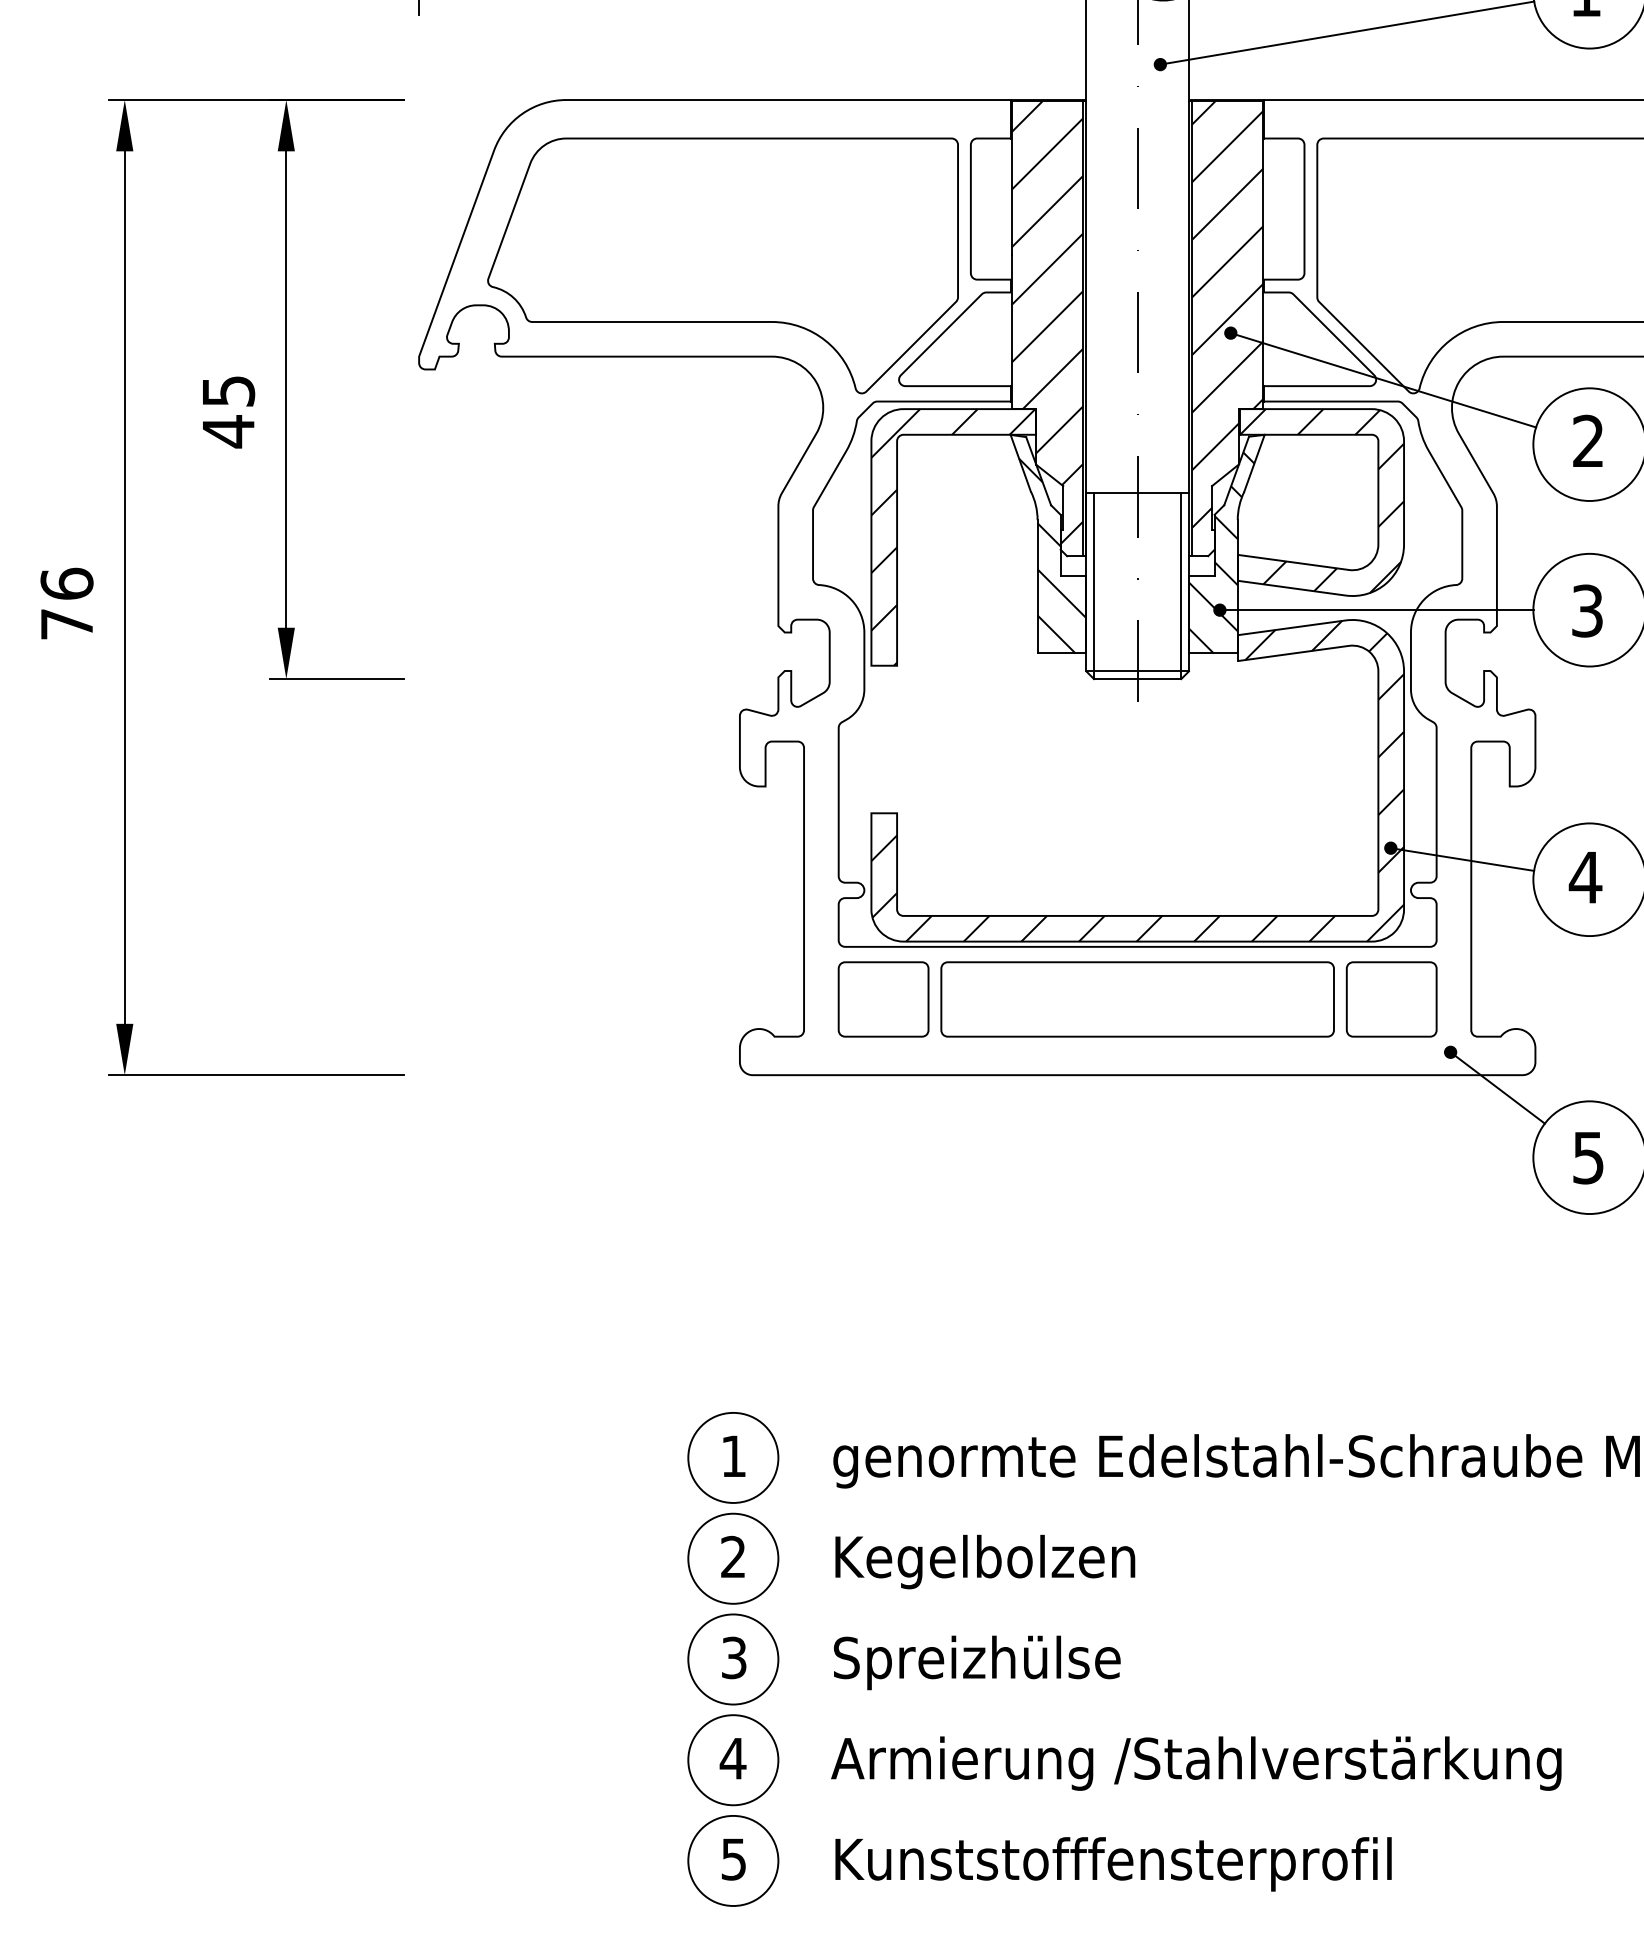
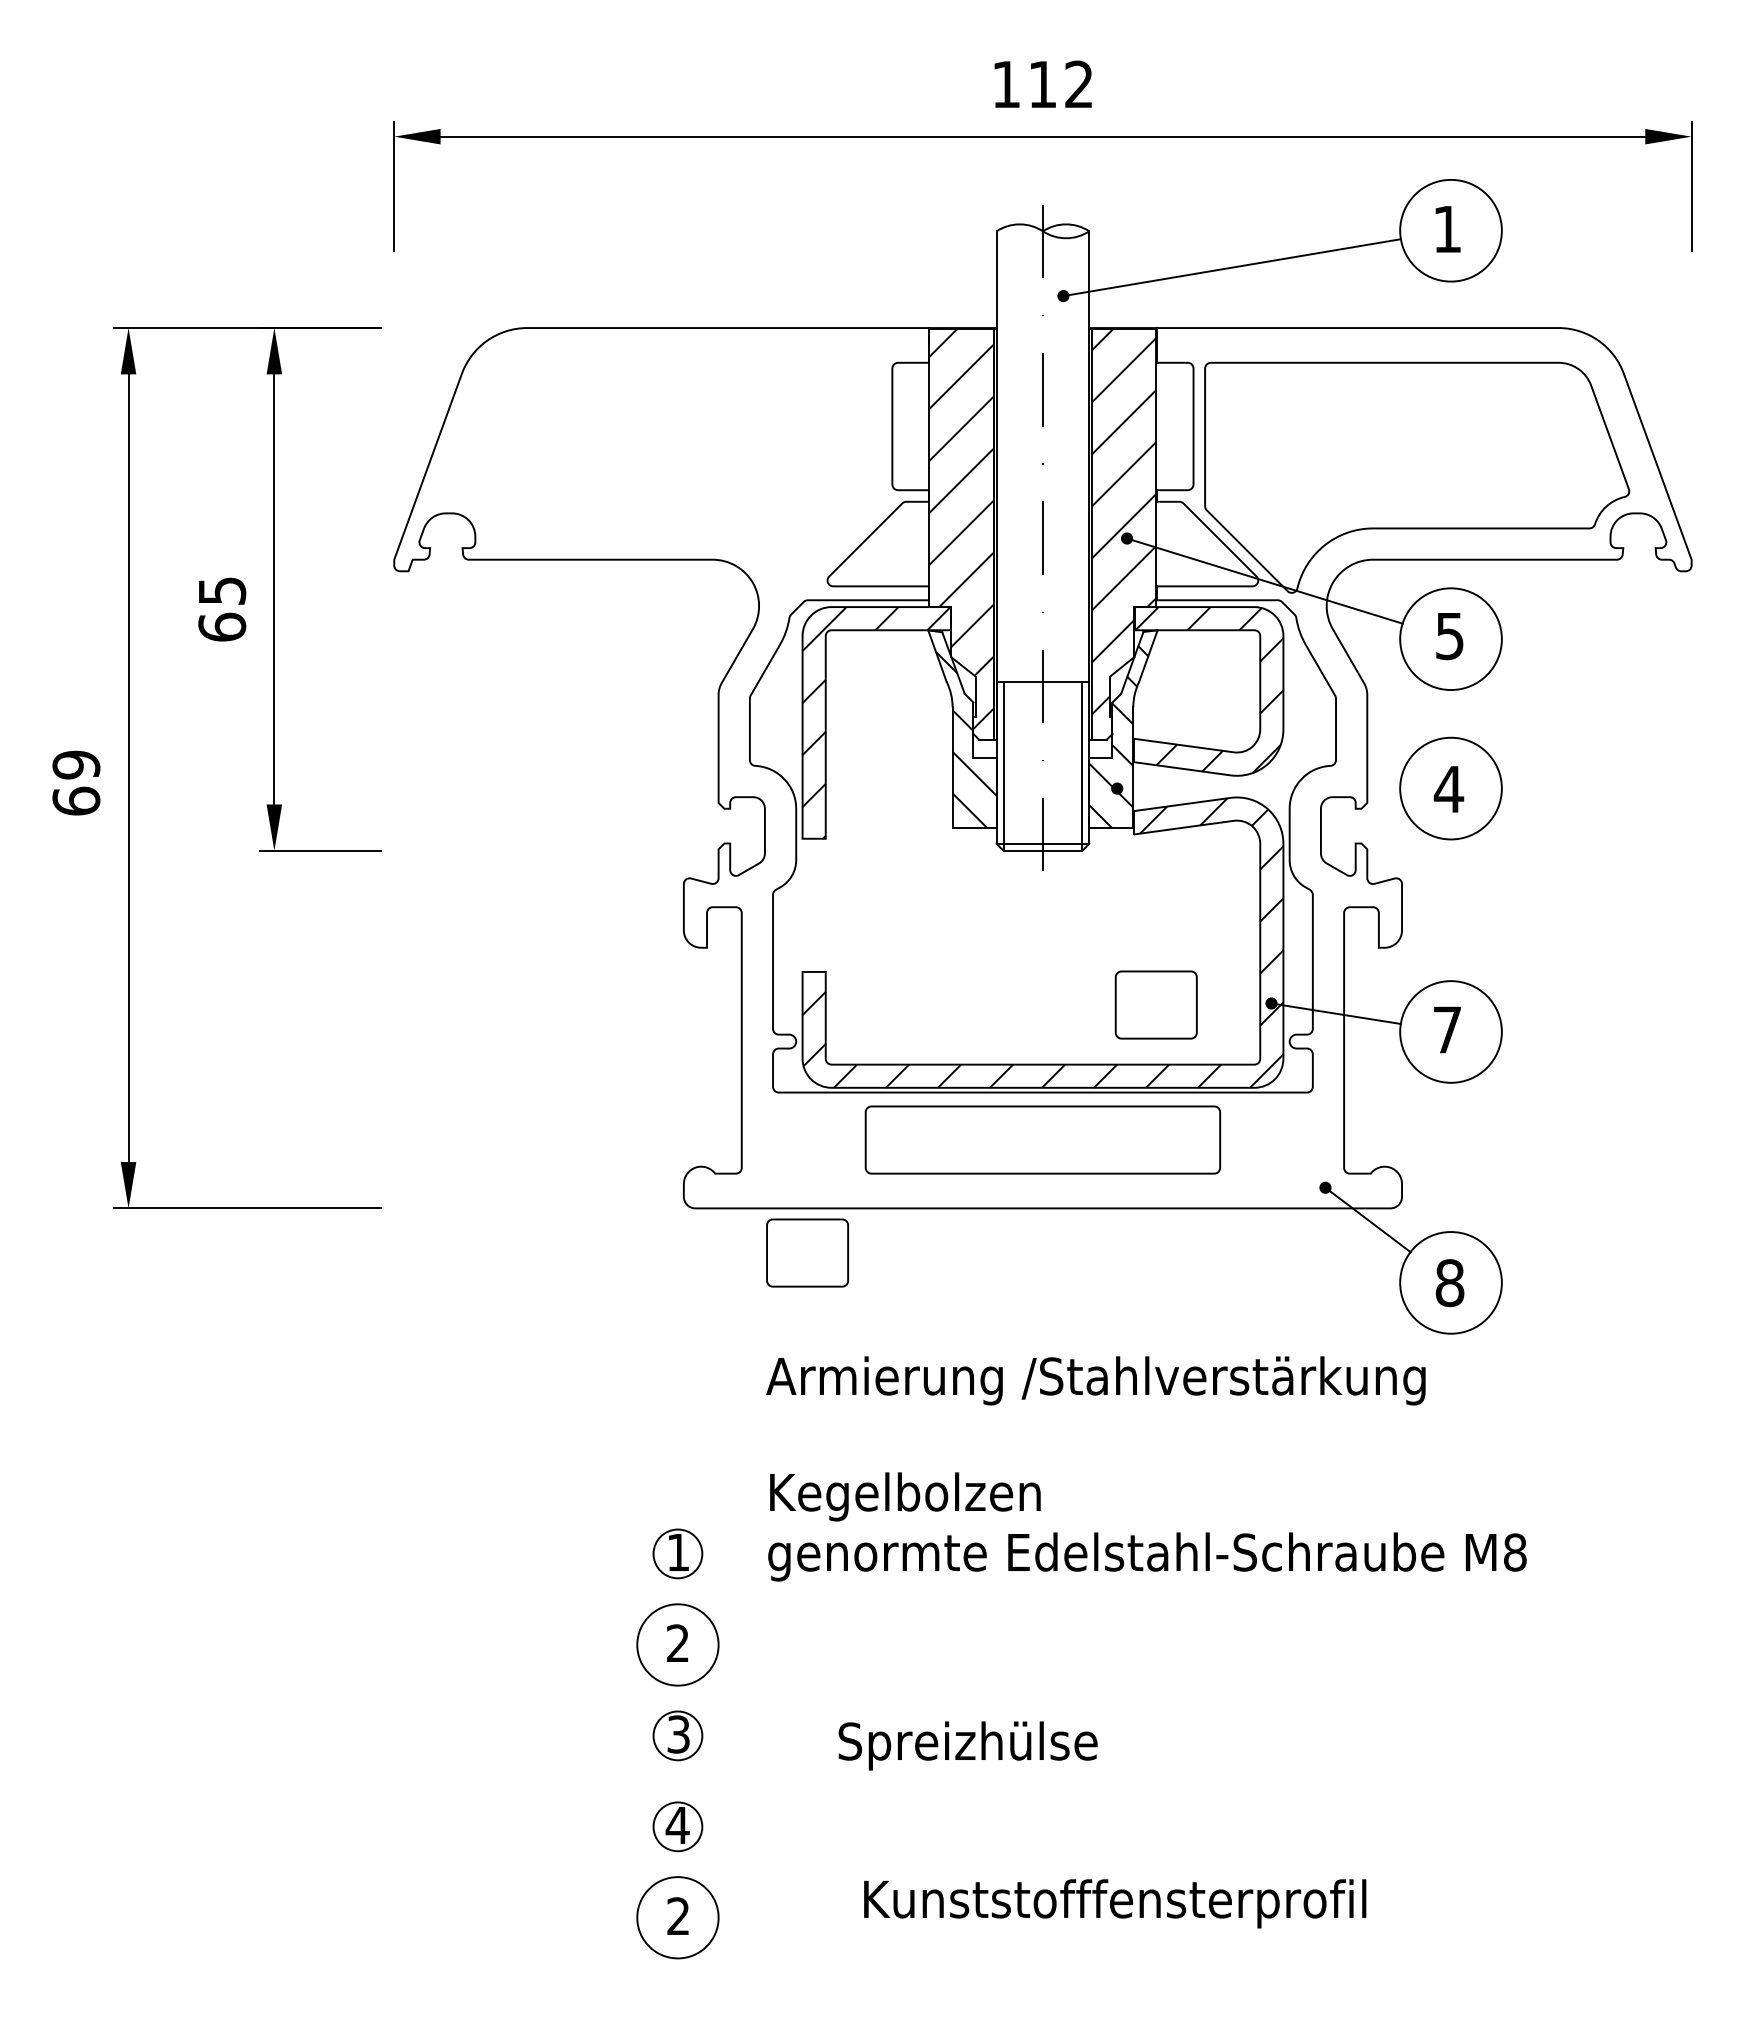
part: (722, 265) -> (668, 477), removed
text: (228, 431) -> (222, 627), 45 -> 65
text: (1588, 441) -> (1449, 636), 2 -> 5
text: (67, 603) -> (76, 782), 76 -> 69
line: (1376, 610) -> (1258, 788), removed
text: (1586, 611) -> (1448, 789), 3 -> 4
text: (1585, 877) -> (1447, 1029), 4 -> 7
part: (883, 998) -> (807, 1252), moved
part: (1390, 998) -> (1155, 1004), moved
text: (1588, 1158) -> (1449, 1283), 5 -> 8
circle: (732, 1457) -> (677, 1553), size x0.6
text: (985, 1561) -> (905, 1496), moved
circle: (732, 1659) -> (677, 1735), size x0.6
text: (976, 1662) -> (967, 1745), moved
circle: (732, 1759) -> (677, 1826), size x0.6
text: (1195, 1763) -> (1095, 1380), moved
text: (733, 1859) -> (678, 1916), 5 -> 2
text: (1113, 1863) -> (1115, 1903), moved

